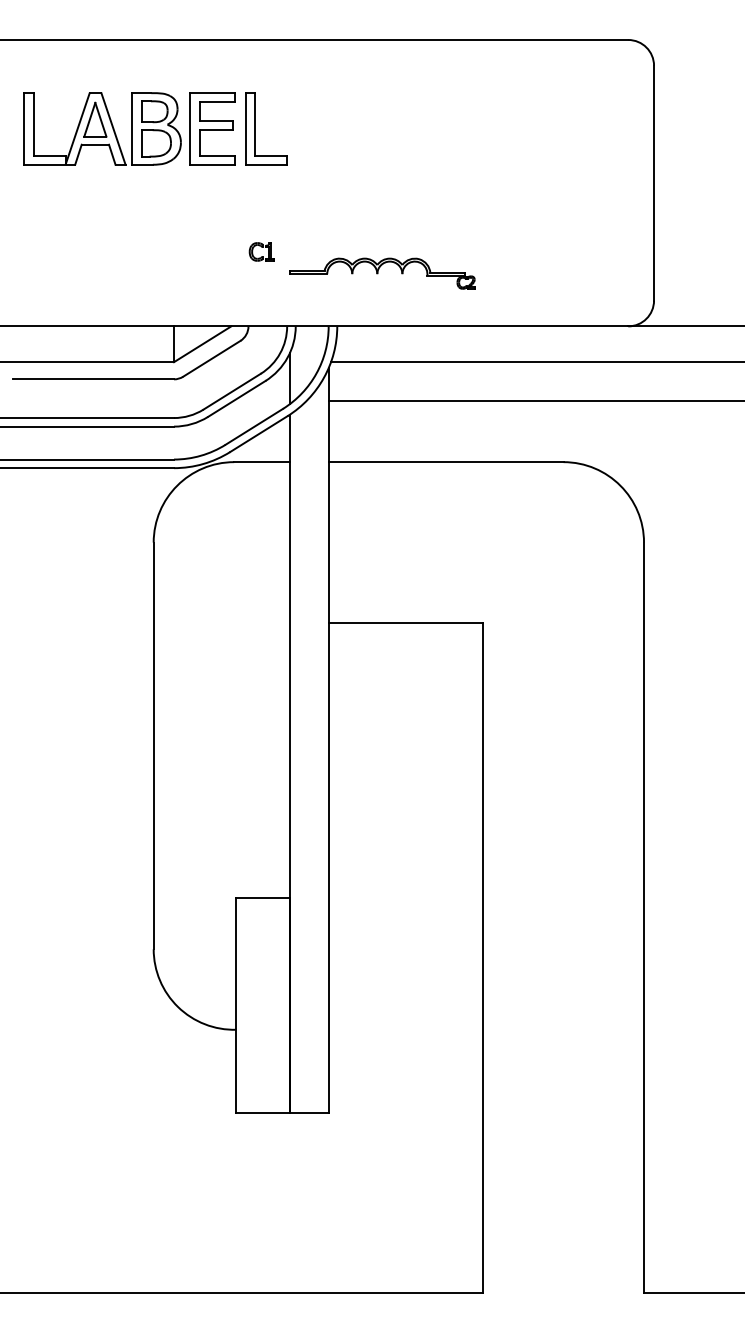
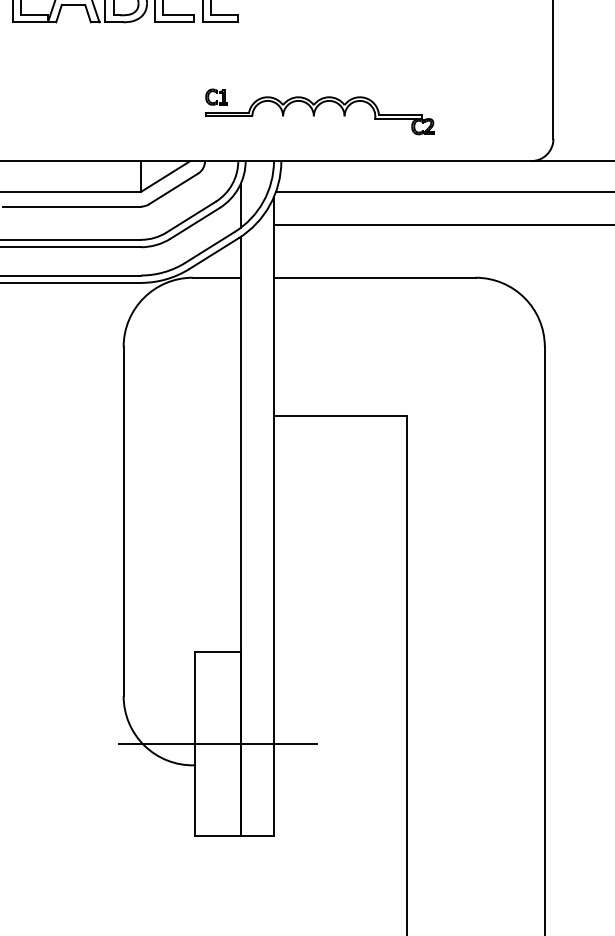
part: (382, 273) -> (320, 115), size x1.43
line: (262, 1005) -> (217, 744), added

